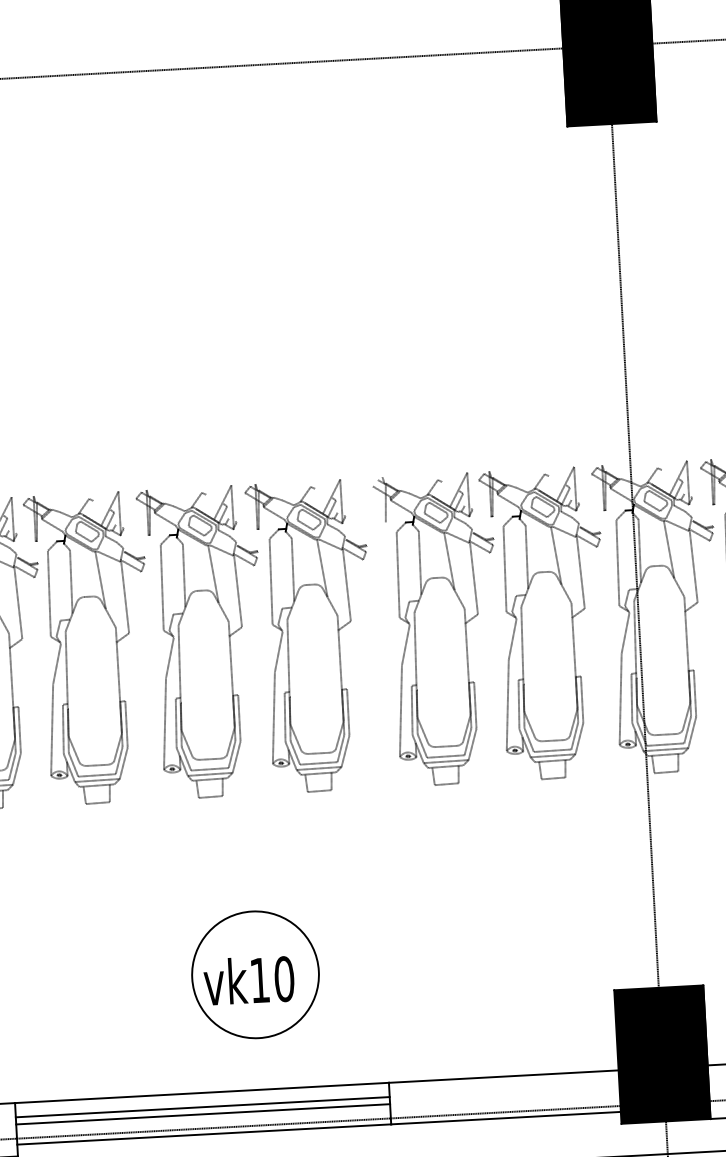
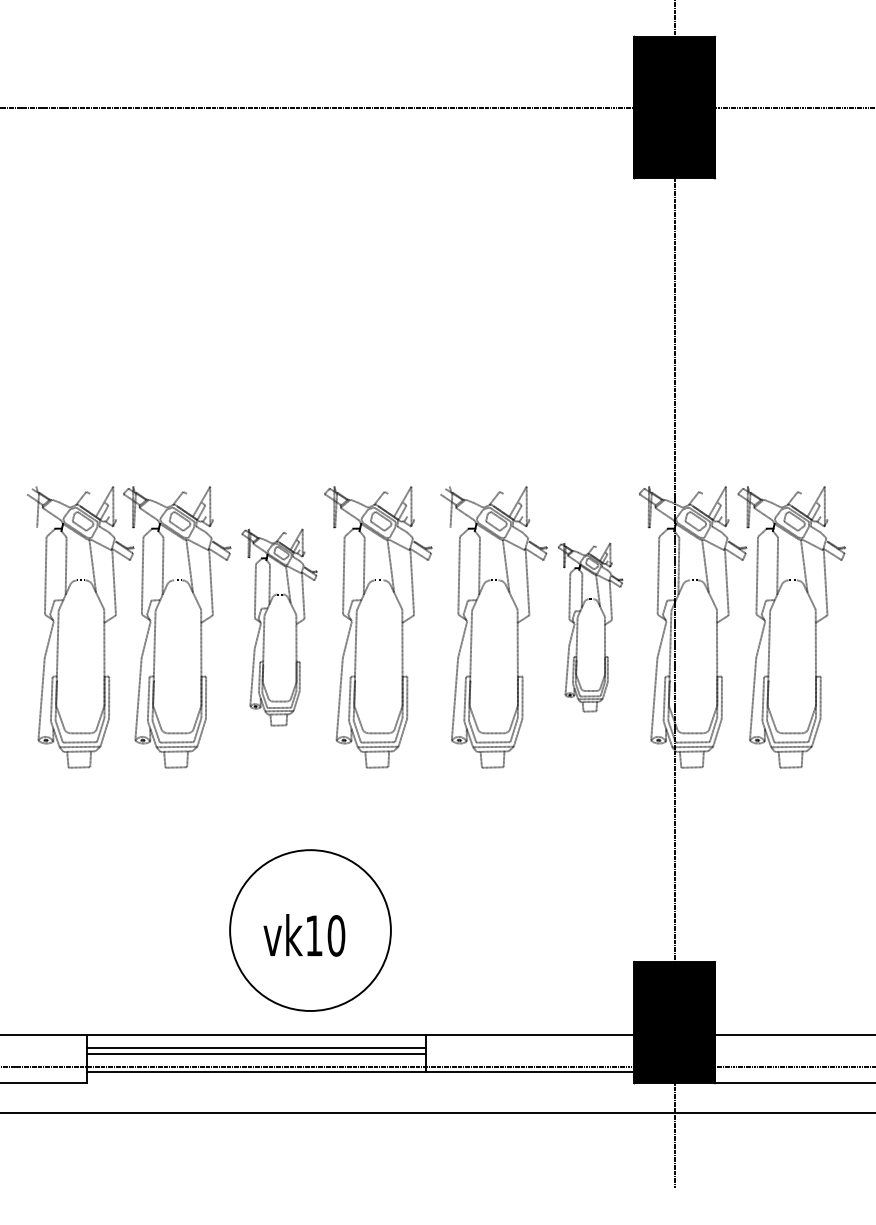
part: (546, 624) -> (590, 627), size x0.6
part: (203, 642) -> (279, 627), size x0.7
circle: (255, 974) -> (310, 930), size x1.4

